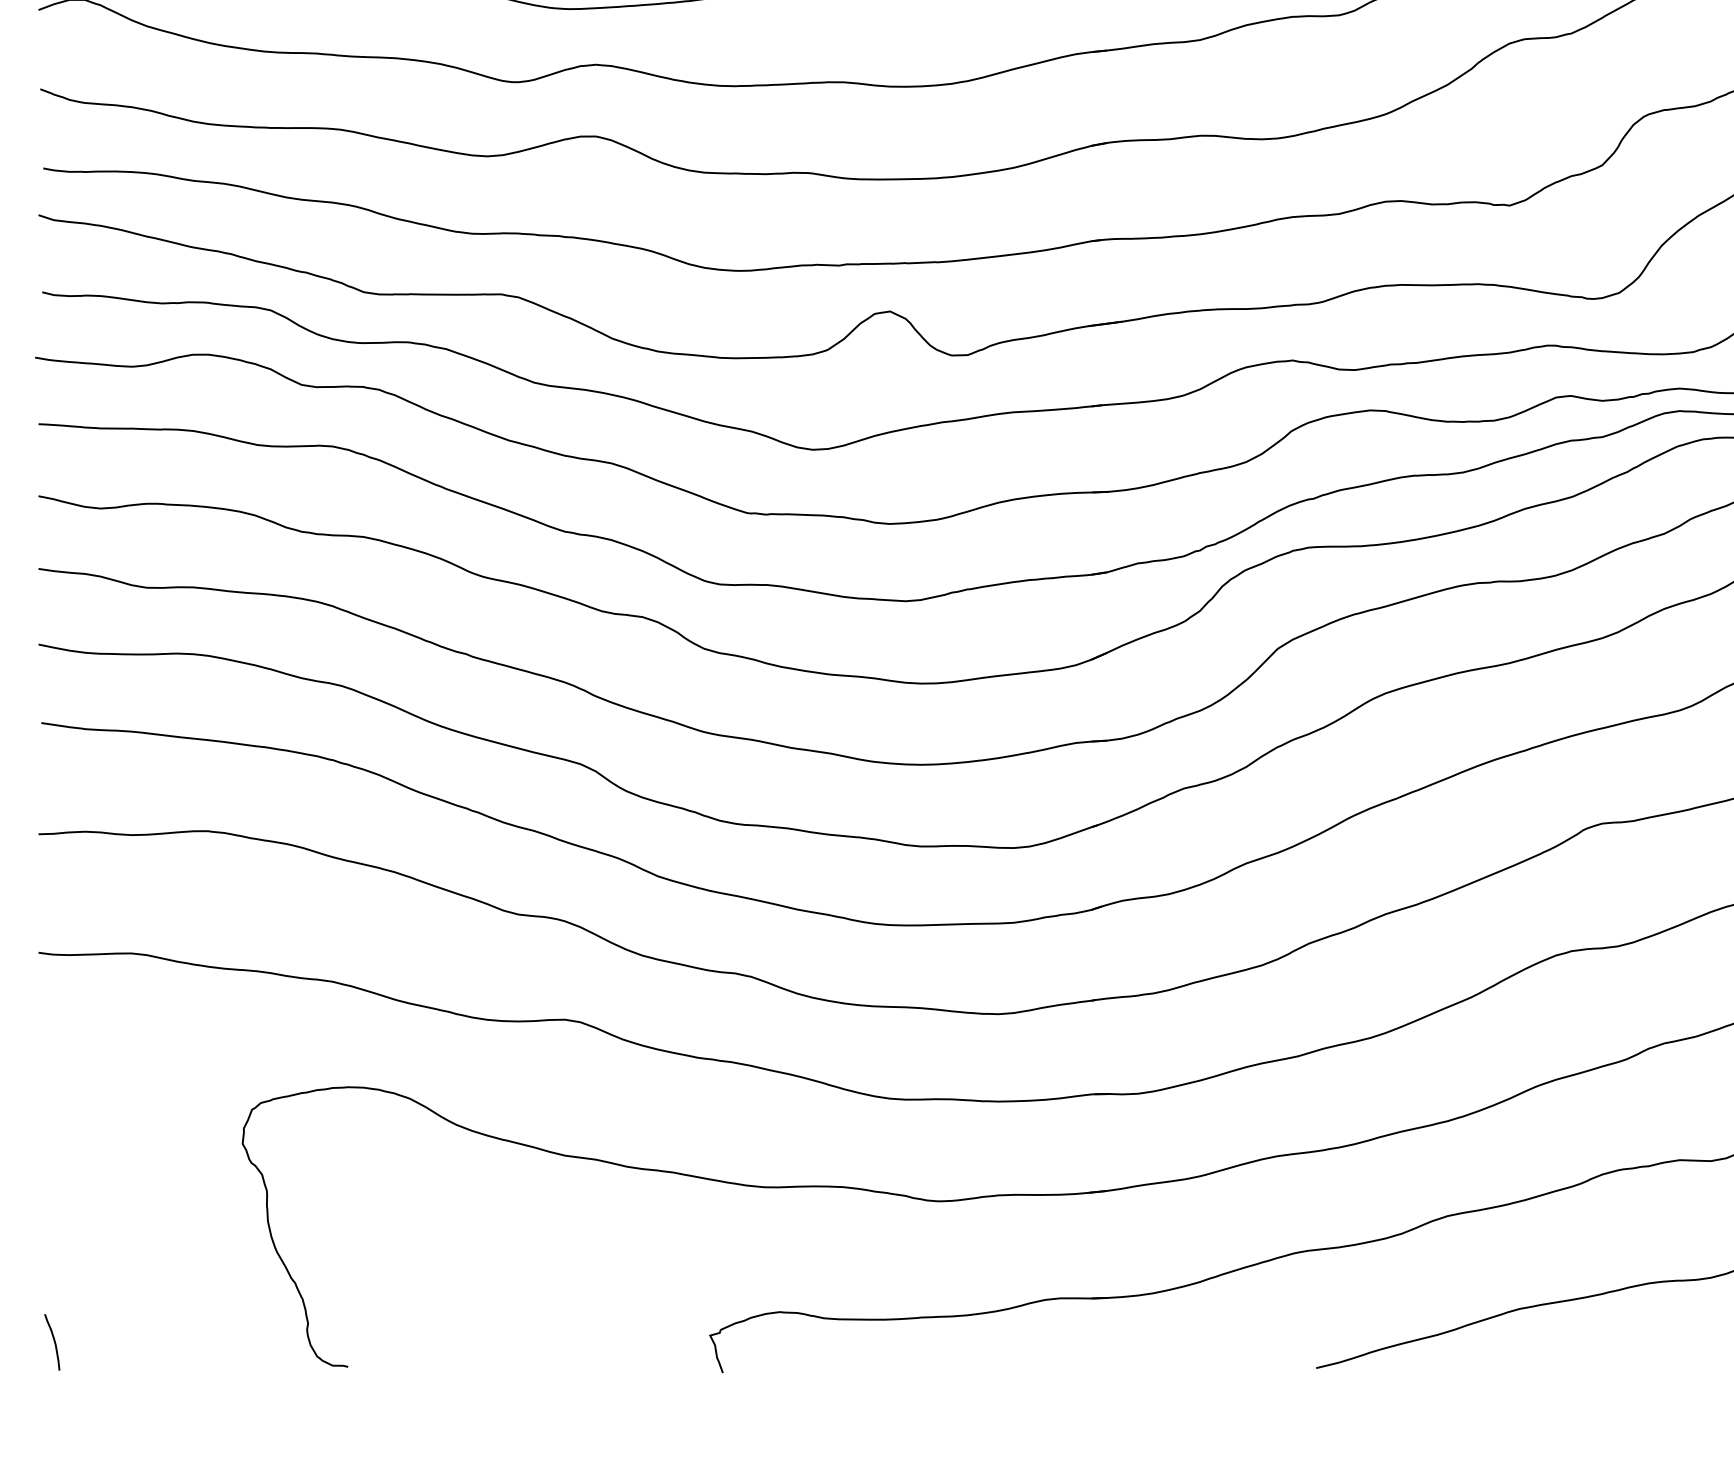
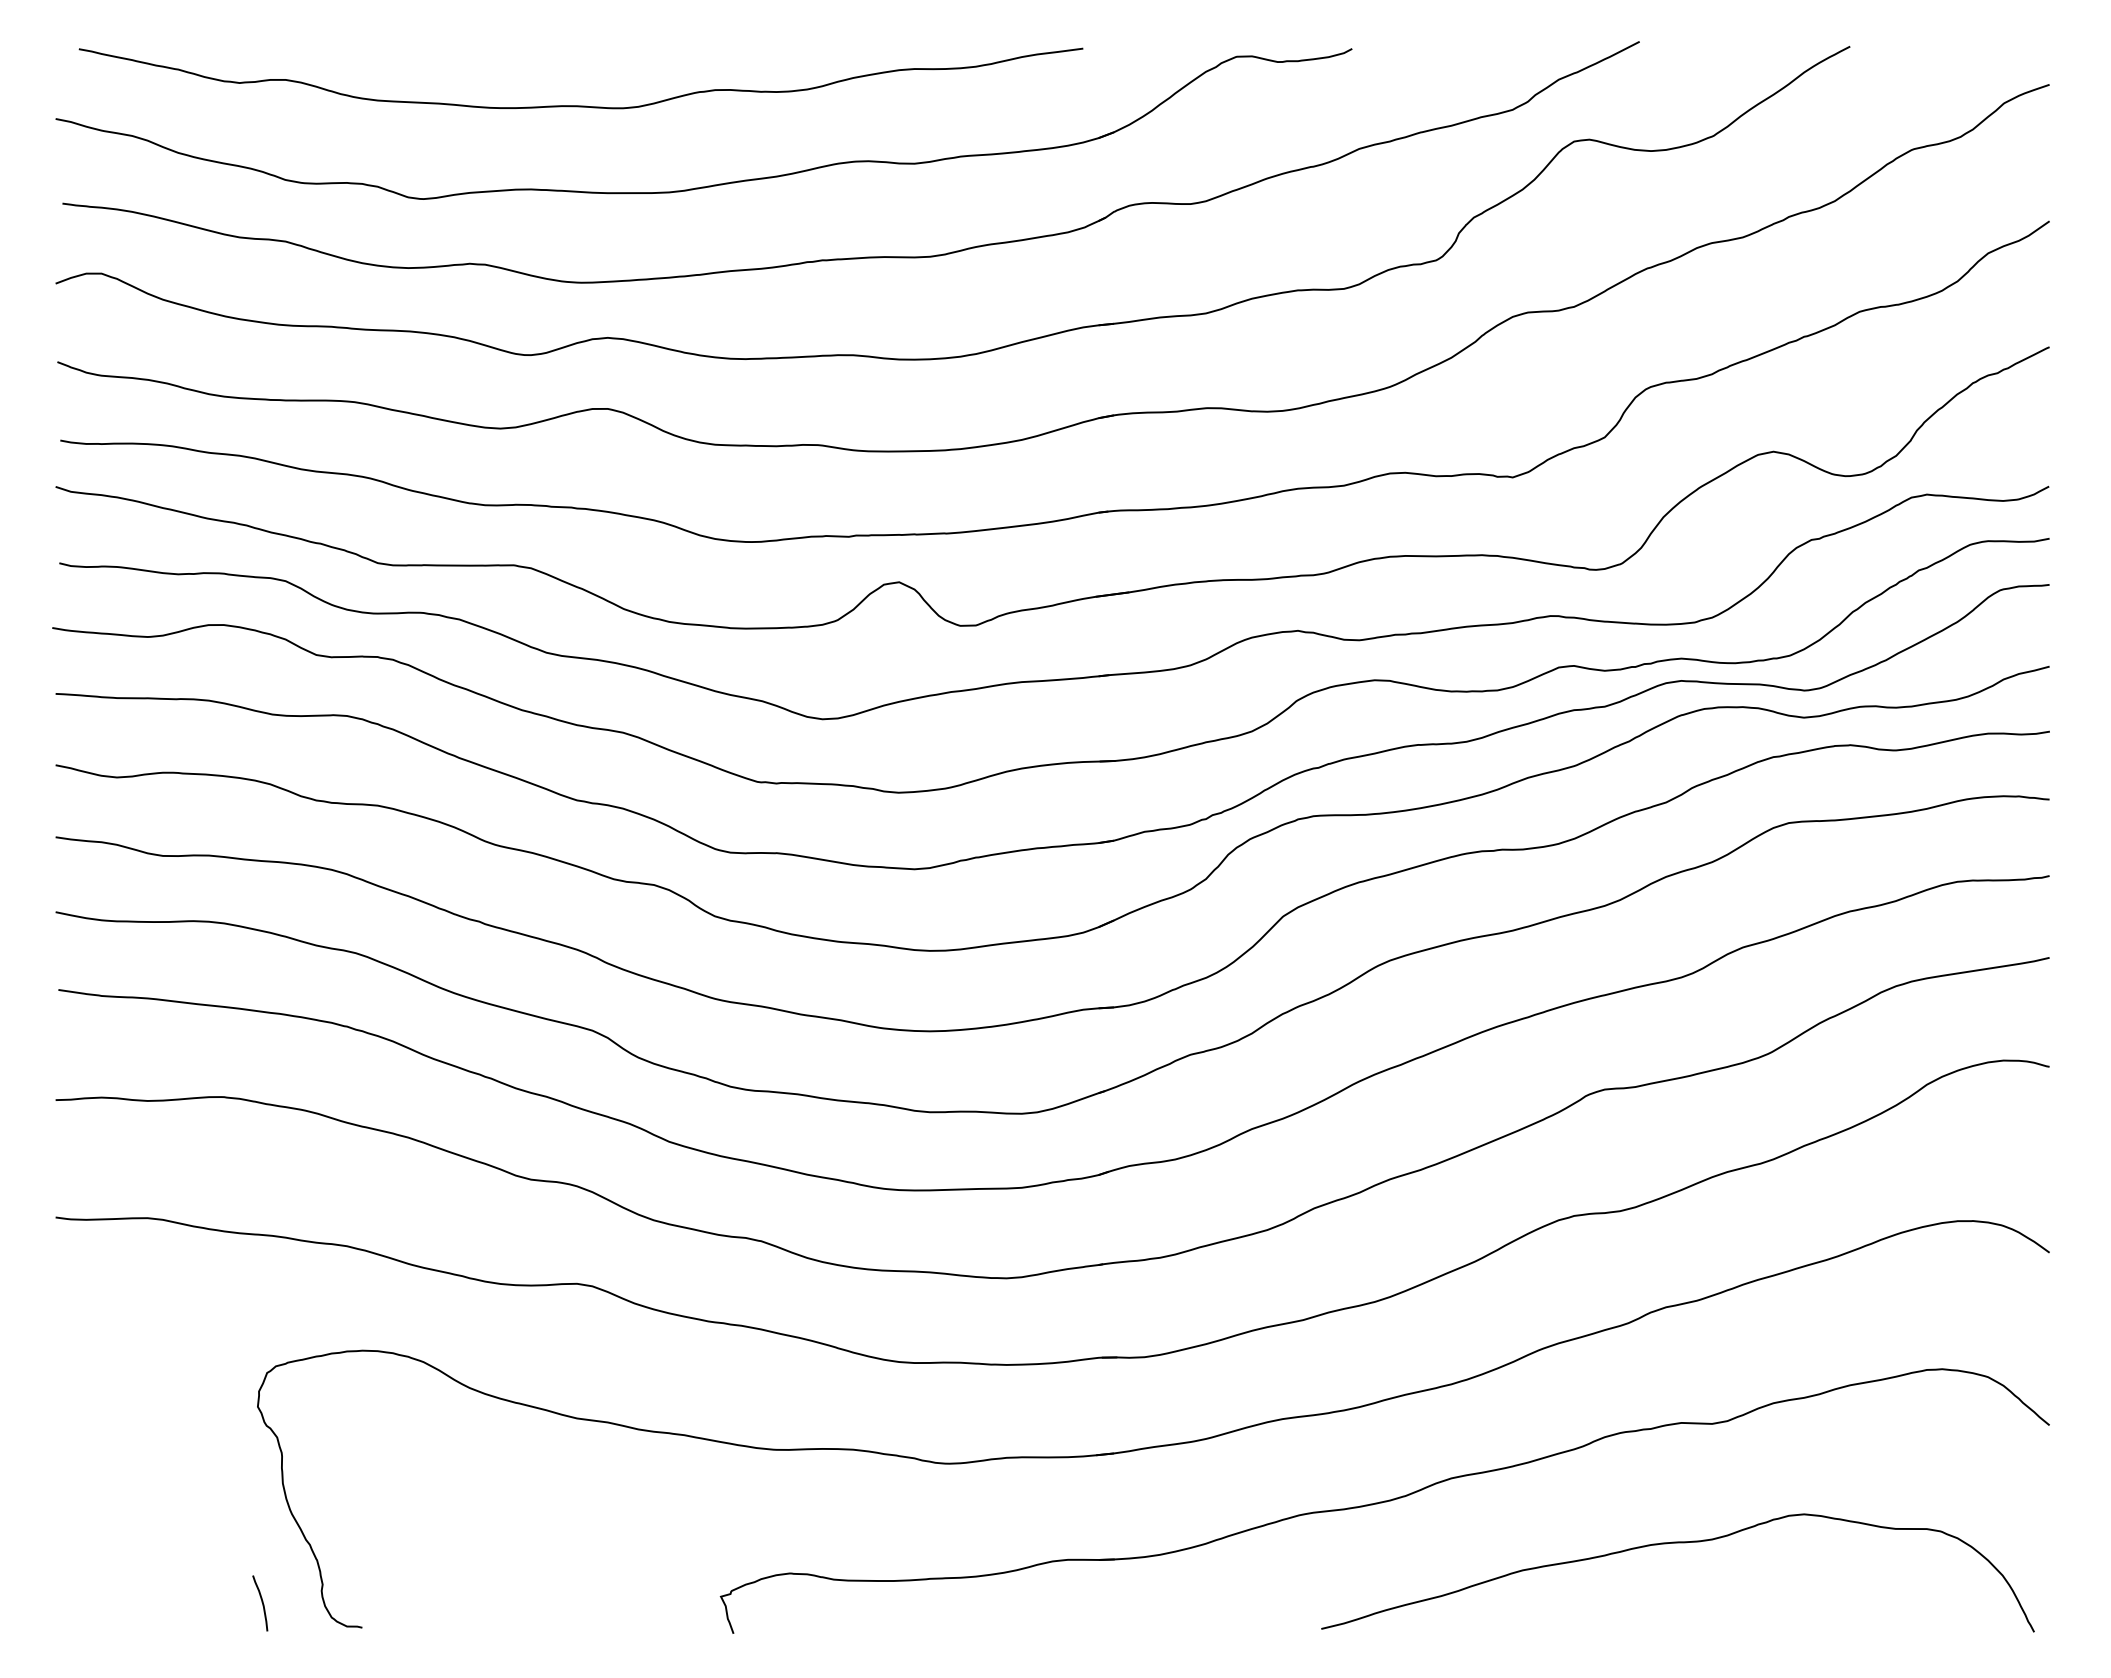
curve: (53, 1341) -> (261, 1602), moved

